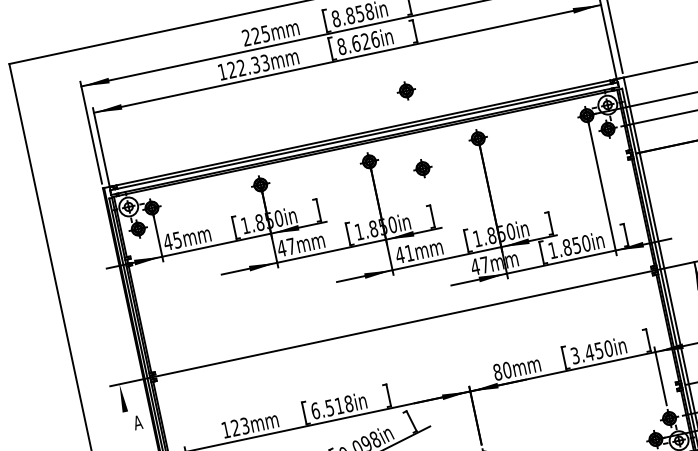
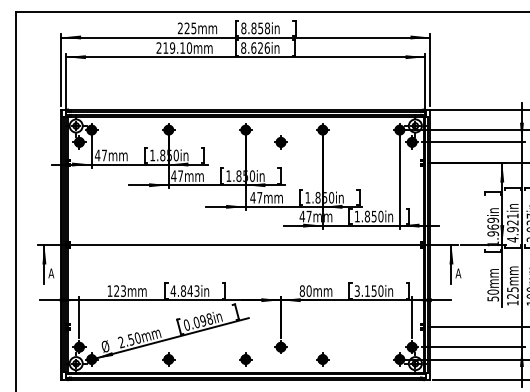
text: (244, 66) -> (174, 47), 122.33mm -> 219.10mm
part: (405, 91) -> (280, 87), removed
text: (177, 240) -> (104, 155), 45mm -> 47mm
text: (409, 252) -> (259, 197), 41mm -> 47mm
text: (589, 351) -> (367, 290), 3.450in -> 3.150in
text: (331, 406) -> (184, 290), 6.518in -> 4.843in
line: (125, 412) -> (44, 264), added

